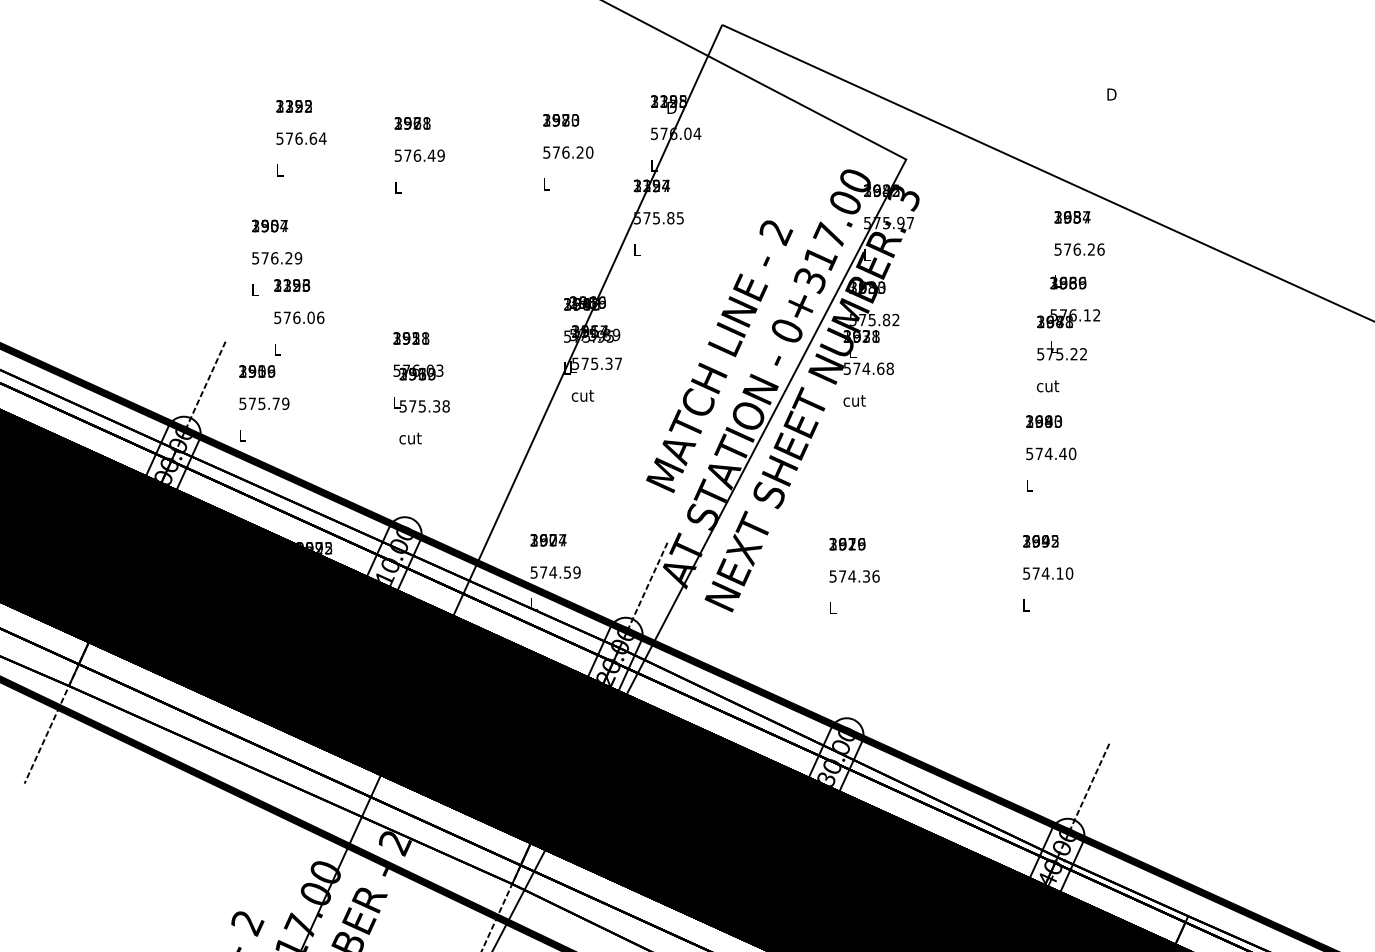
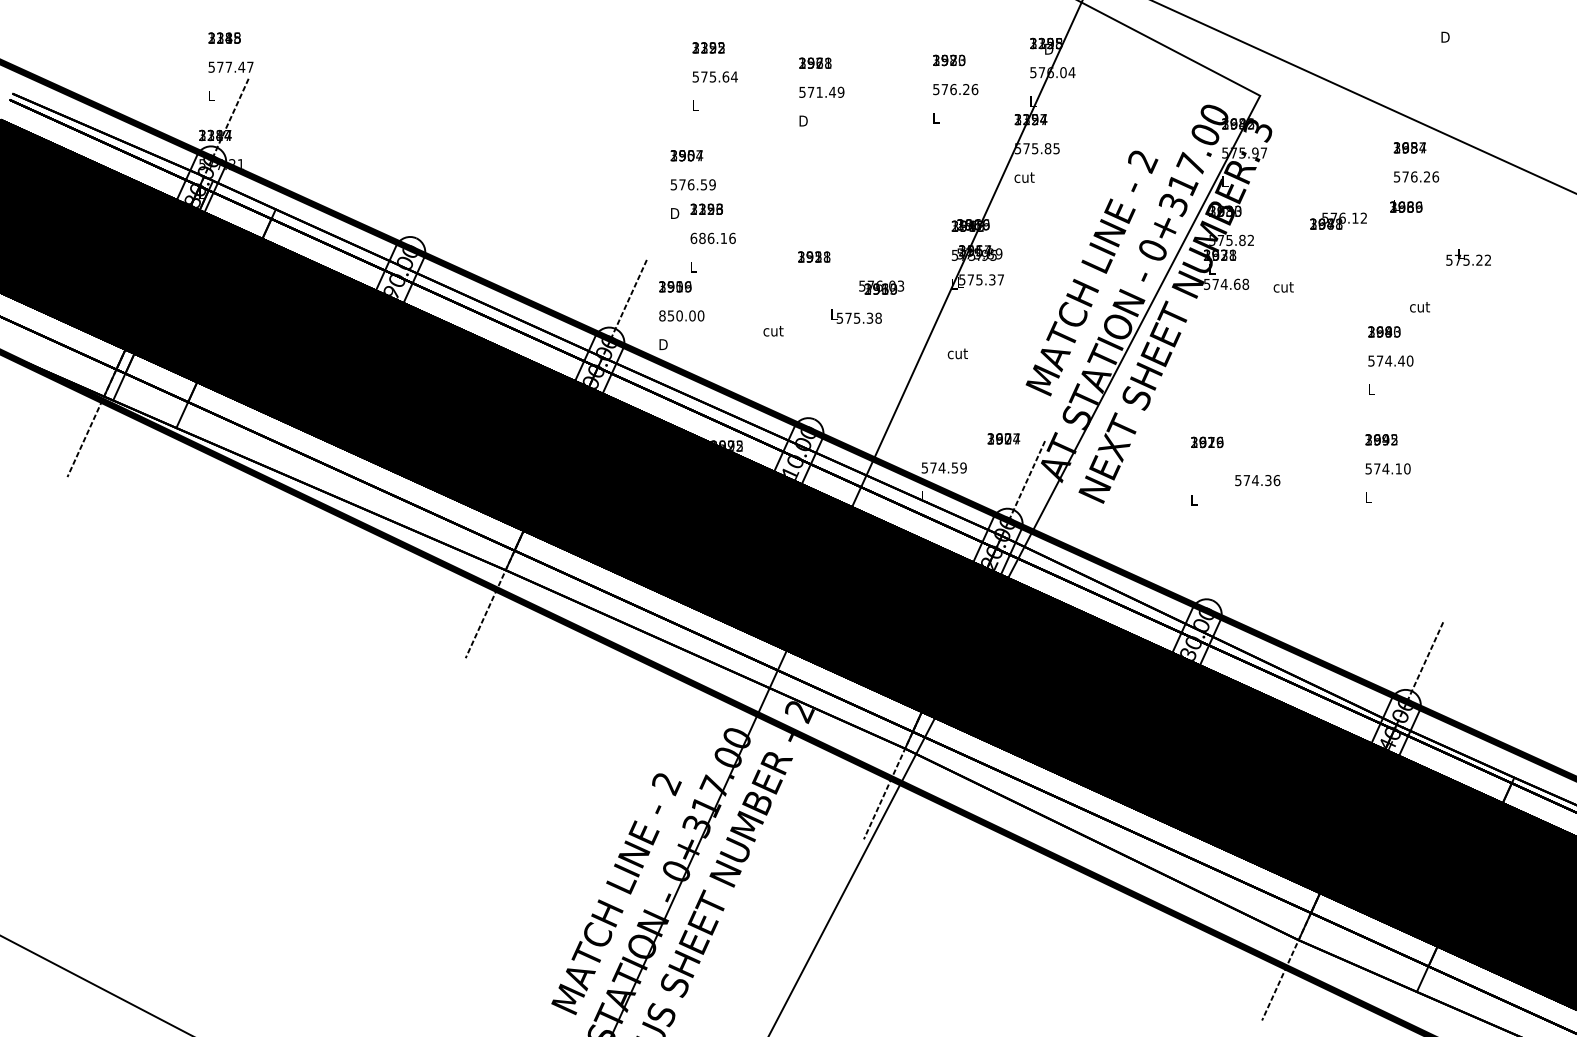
text: (298, 138) -> (712, 76), 576.64 -> 575.64
text: (589, 152) -> (974, 89), 576.20 -> 576.26
text: (417, 154) -> (819, 91), 576.49 -> 571.49
text: (399, 186) -> (803, 120), L -> D
text: (644, 250) -> (1024, 177), L -> cut
text: (288, 257) -> (703, 184), 576.29 -> 576.59
text: (257, 290) -> (675, 213), L -> D
text: (294, 317) -> (708, 238), 576.06 -> 686.16
text: (1068, 317) -> (1338, 220), moved
text: (1061, 351) -> (1468, 257), moved
text: (418, 372) -> (881, 287), moved
text: (1047, 386) -> (1419, 307), moved
text: (582, 395) -> (957, 353), moved
text: (854, 401) -> (1283, 287), moved
text: (264, 403) -> (681, 315), 575.79 -> 850.00
text: (421, 404) -> (856, 316), moved
text: (244, 435) -> (663, 344), L -> D
text: (410, 438) -> (773, 331), moved
text: (548, 539) -> (1003, 438), moved
text: (854, 576) -> (1257, 480), moved

